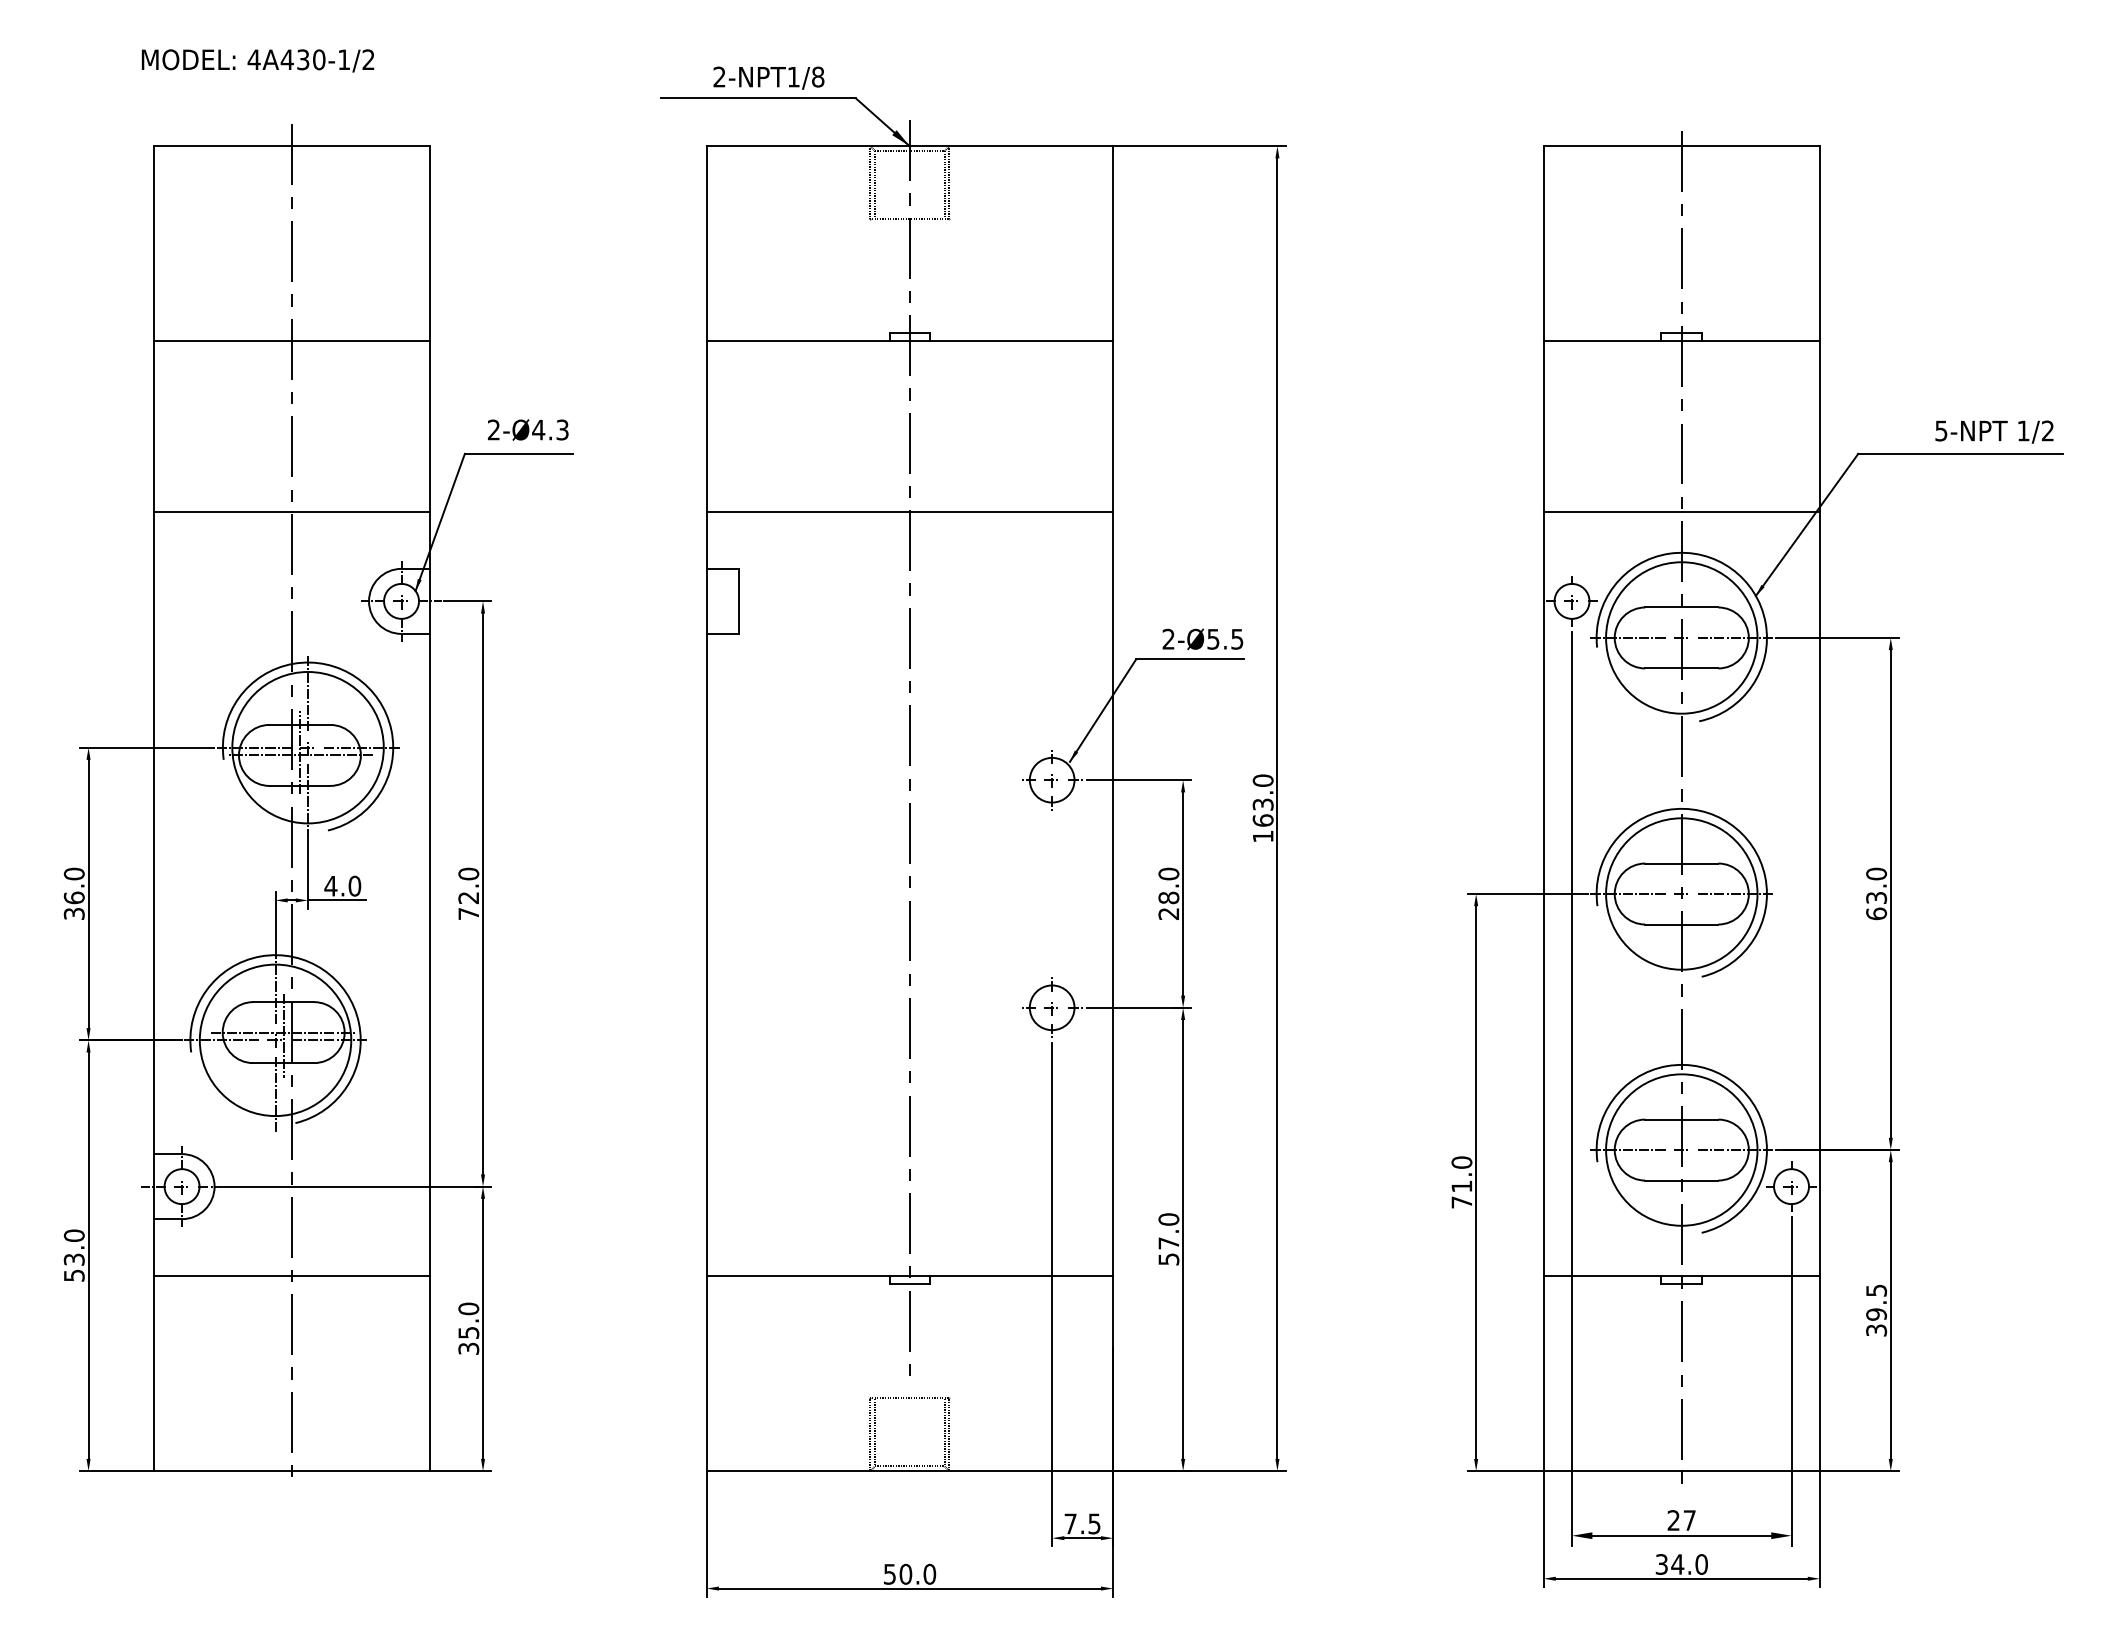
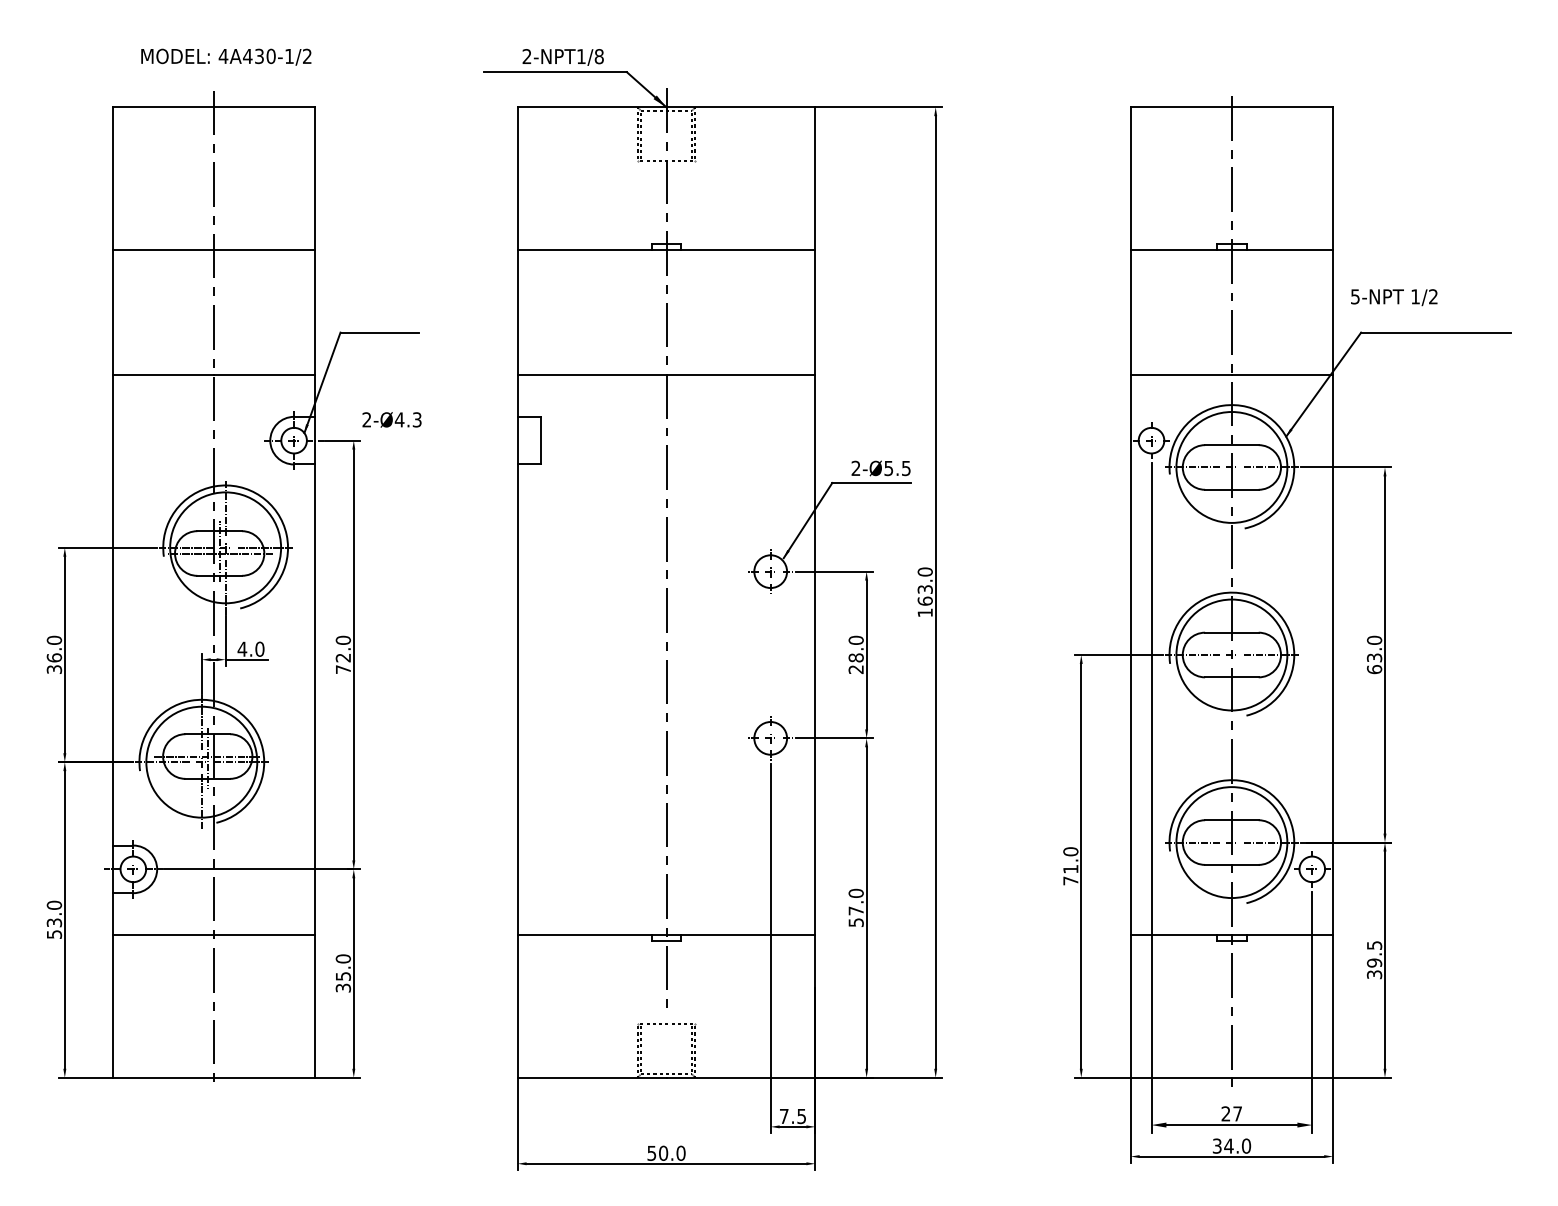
text: (257, 60) -> (225, 56), moved
text: (528, 429) -> (392, 419), moved
text: (1994, 431) -> (1394, 297), moved

